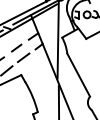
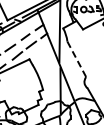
line: (79, 75) -> (77, 59), solid -> dashed

